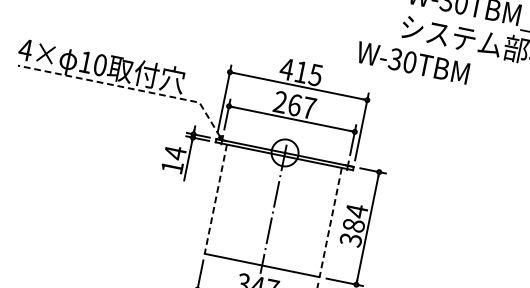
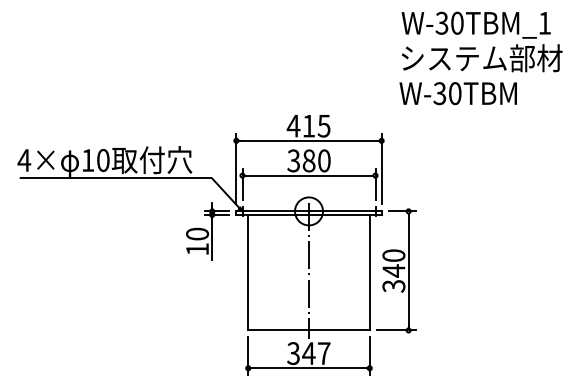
text: (412, 62) -> (457, 93), moved
line: (129, 88) -> (137, 178), dashed -> solid
text: (294, 104) -> (308, 160), 267 -> 380
text: (175, 153) -> (197, 234), 14 -> 10
line: (216, 199) -> (248, 272), dashed -> solid
text: (355, 217) -> (393, 262), 384 -> 340
line: (330, 222) -> (369, 272), dashed -> solid

